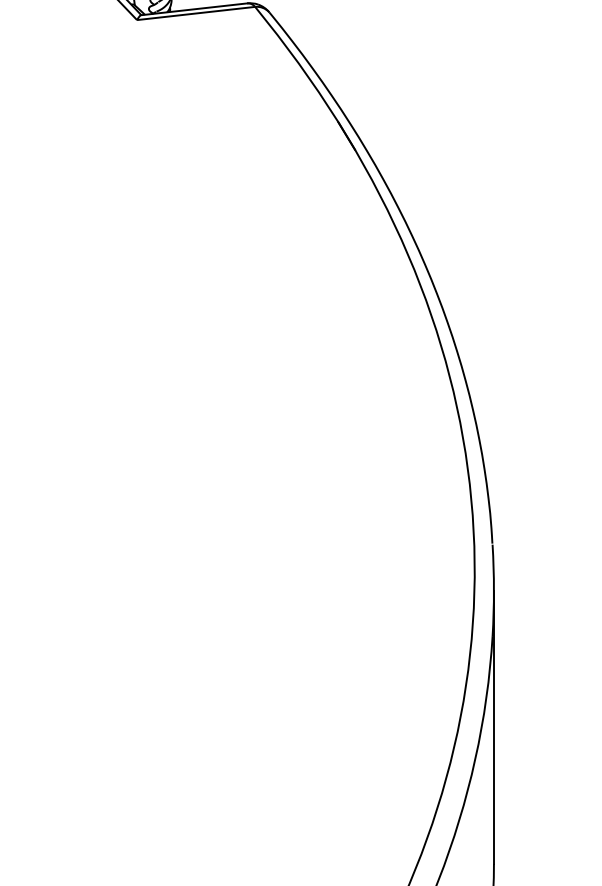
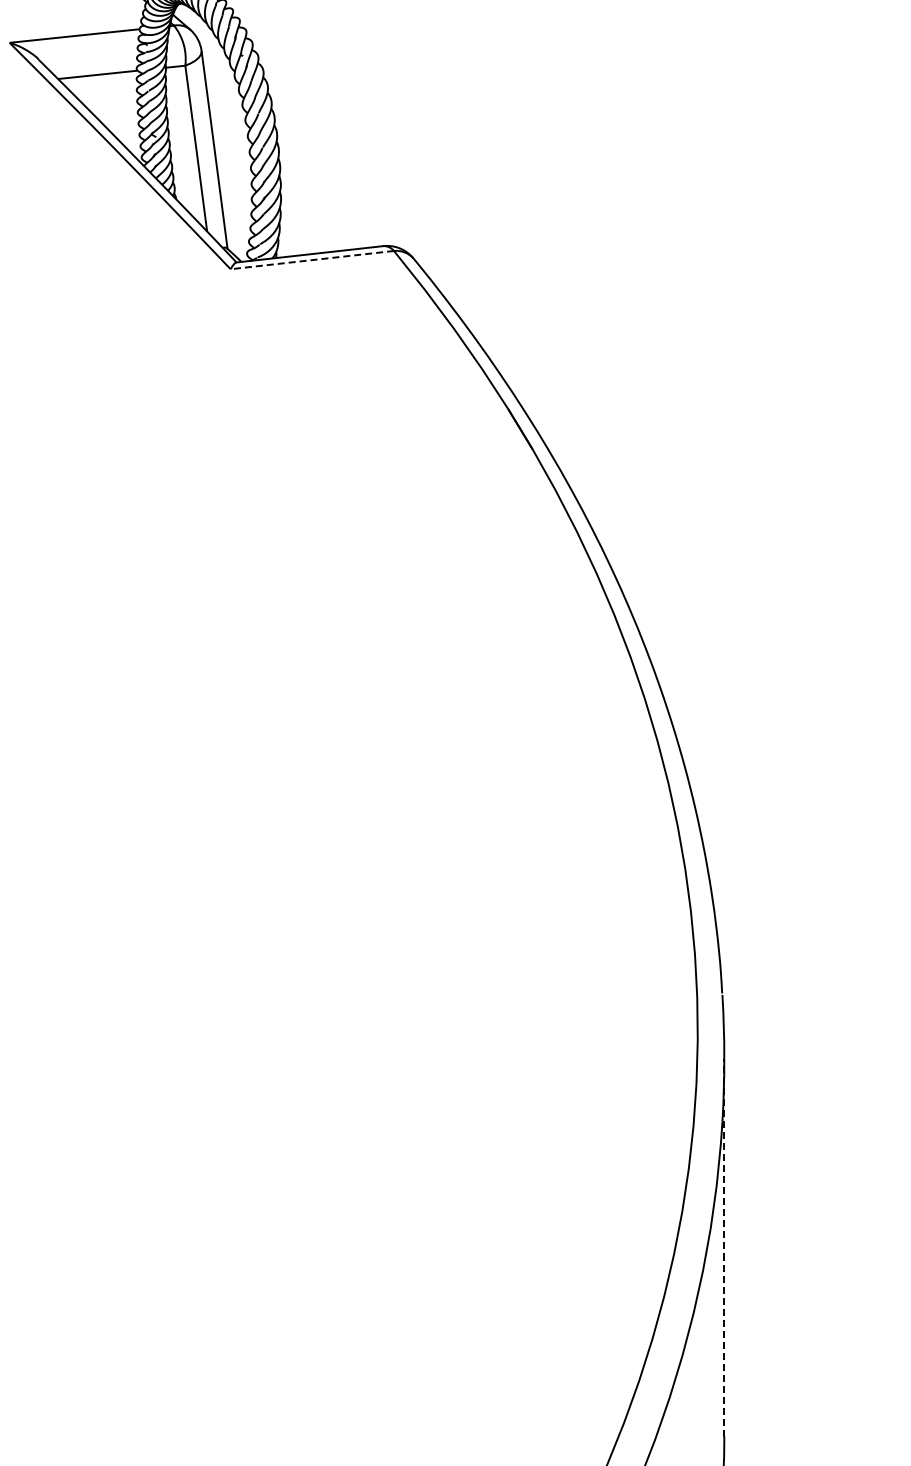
line: (196, 13) -> (313, 260), solid -> dashed
line: (494, 727) -> (724, 1247), solid -> dashed

